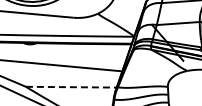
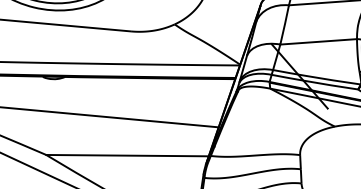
line: (71, 87) -> (127, 156), dashed -> solid

